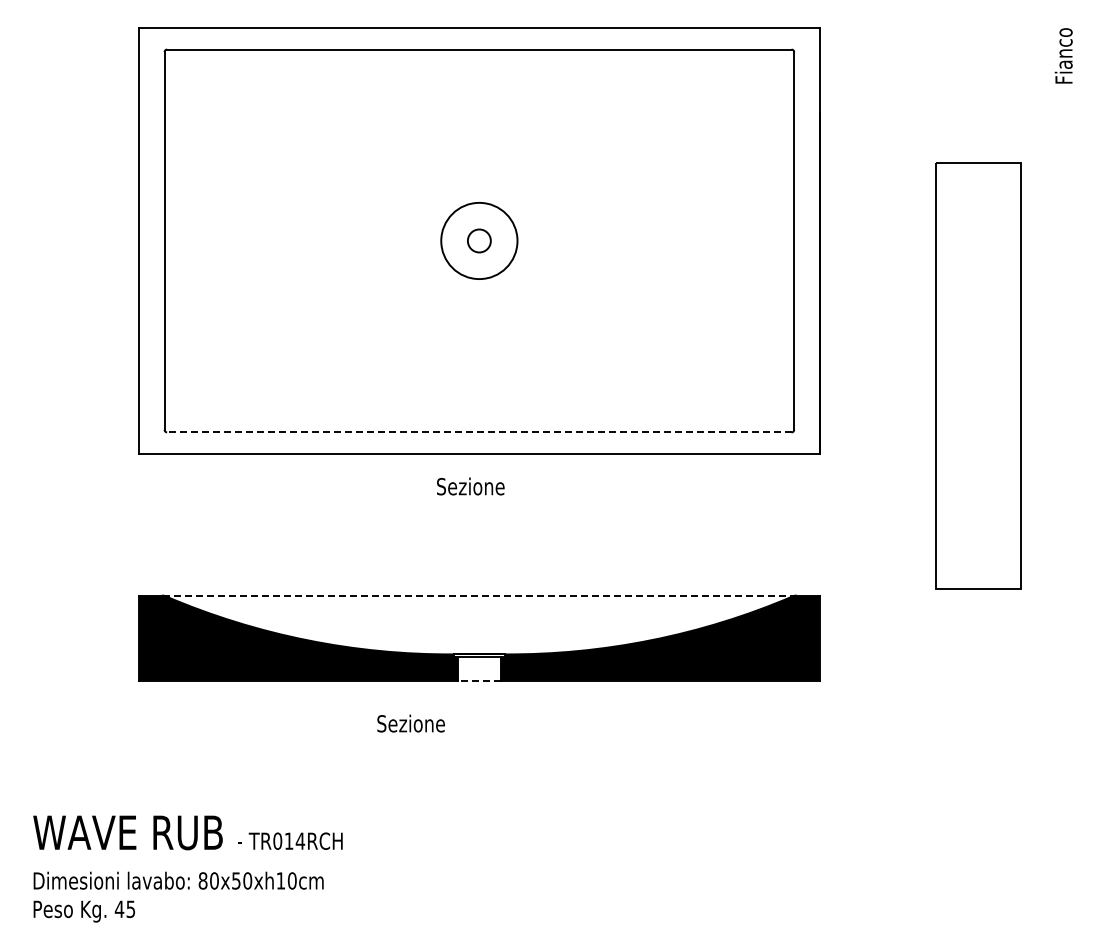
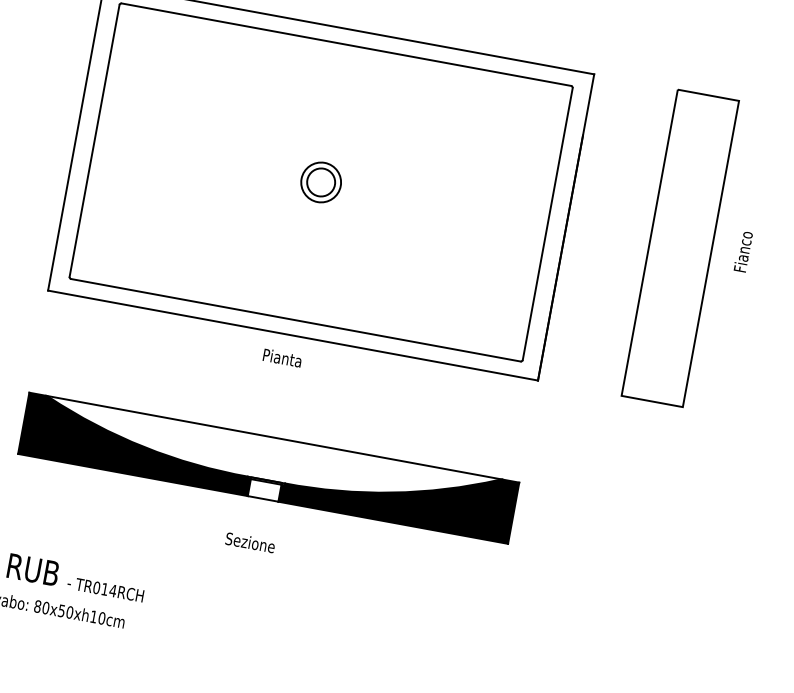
text: (1063, 55) -> (743, 251), moved
circle: (479, 240) -> (321, 182), size x0.71
circle: (479, 240) -> (321, 182), size x1.67
part: (978, 375) -> (680, 248), moved
line: (478, 432) -> (295, 320), dashed -> solid
text: (470, 486) -> (282, 358), Sezione -> Pianta
line: (478, 595) -> (273, 437), dashed -> solid
line: (478, 680) -> (262, 498), dashed -> solid
text: (410, 723) -> (249, 542), moved

